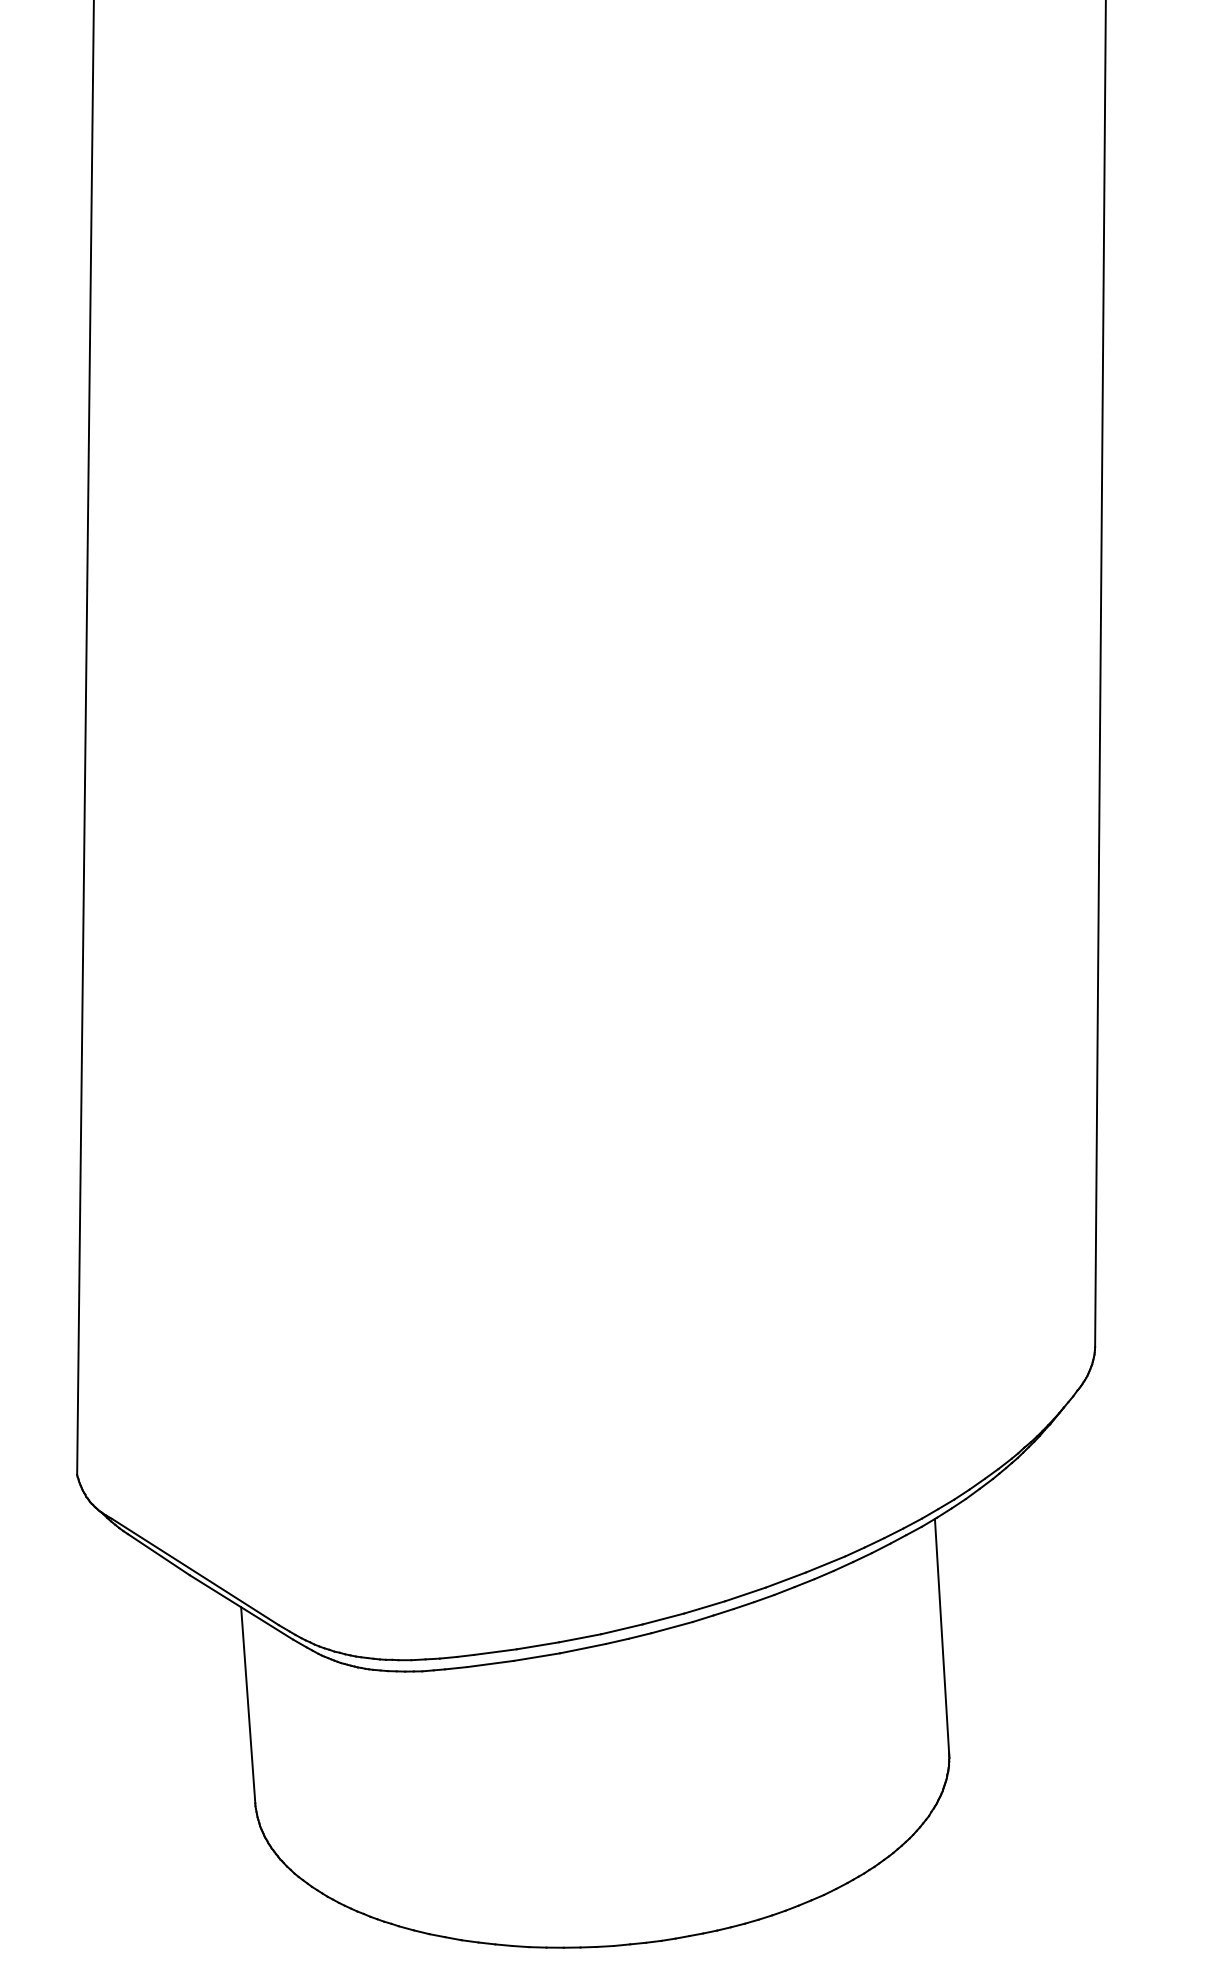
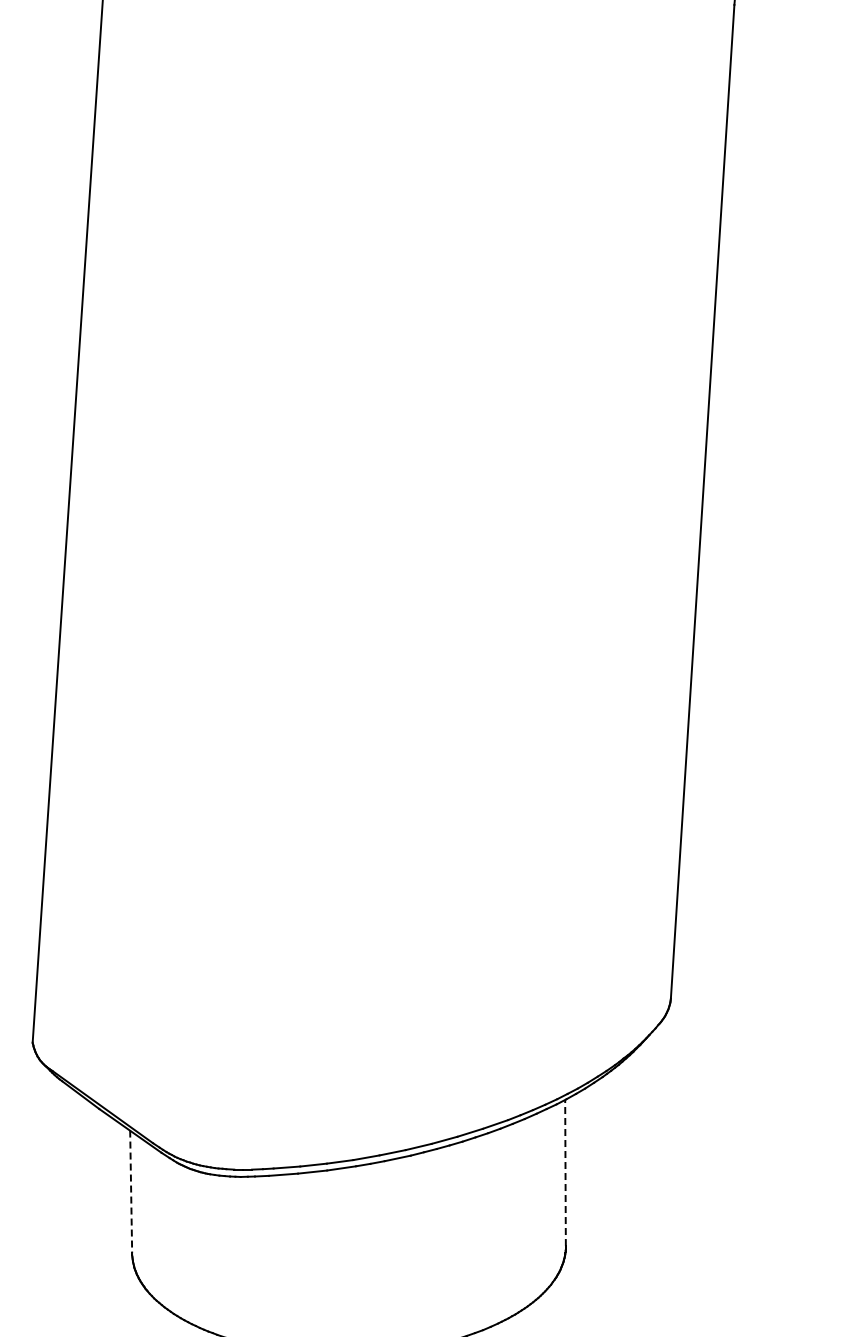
line: (941, 1635) -> (565, 1172), solid -> dashed
line: (248, 1706) -> (131, 1192), solid -> dashed

